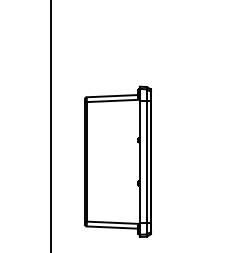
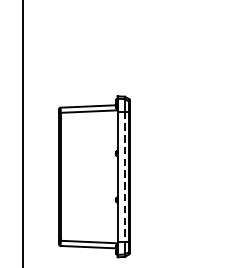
line: (146, 161) -> (124, 176), solid -> dashed

